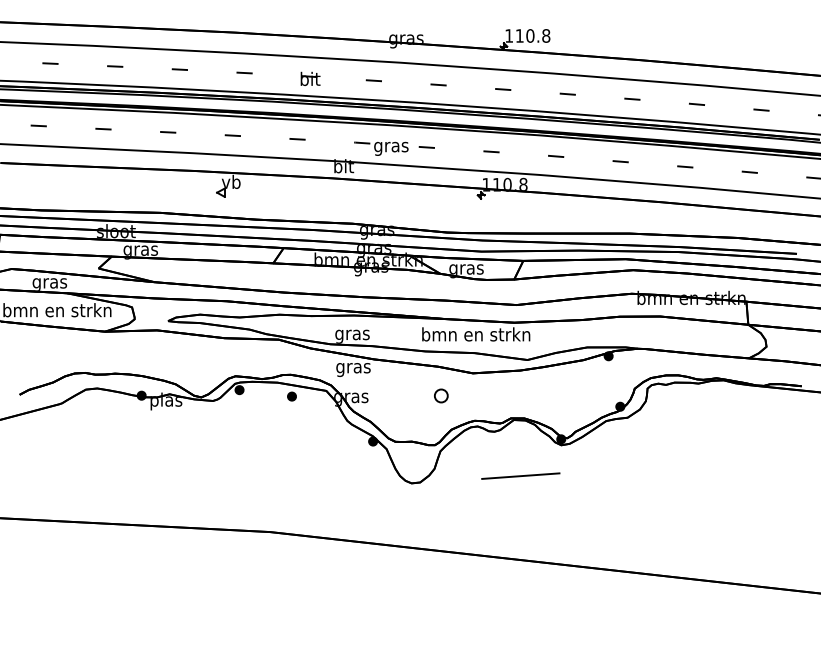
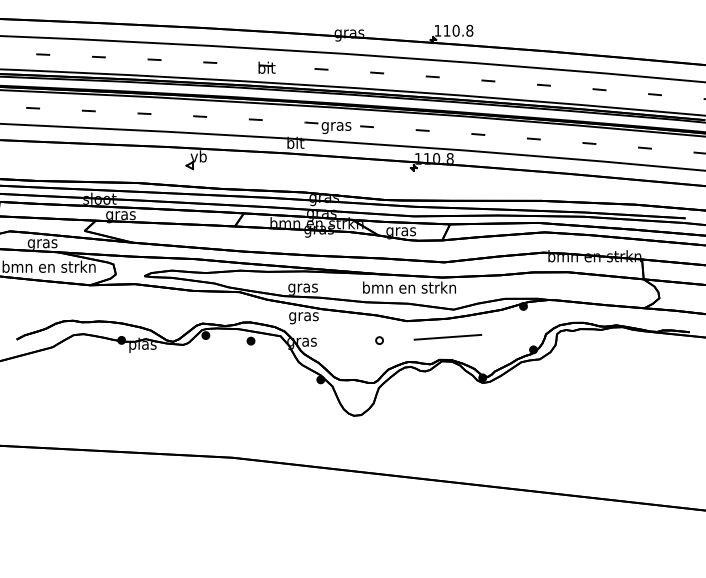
part: (441, 395) -> (379, 340), size x0.62
line: (520, 475) -> (447, 336), moved

